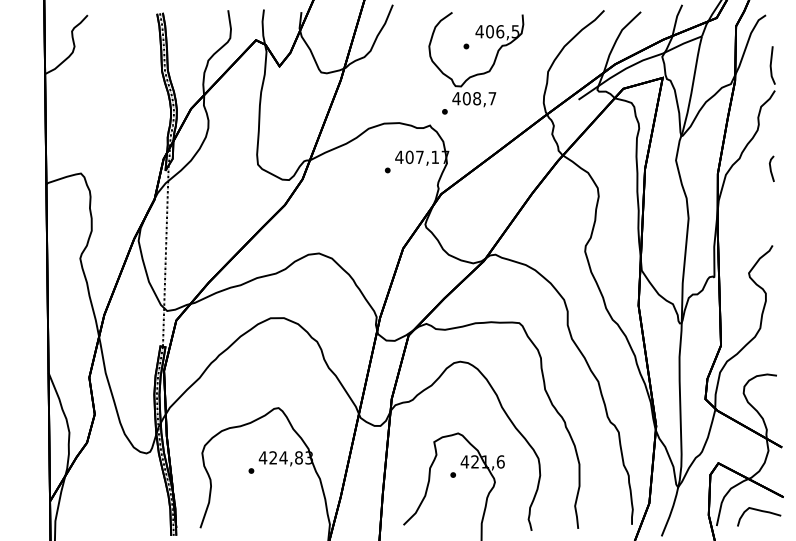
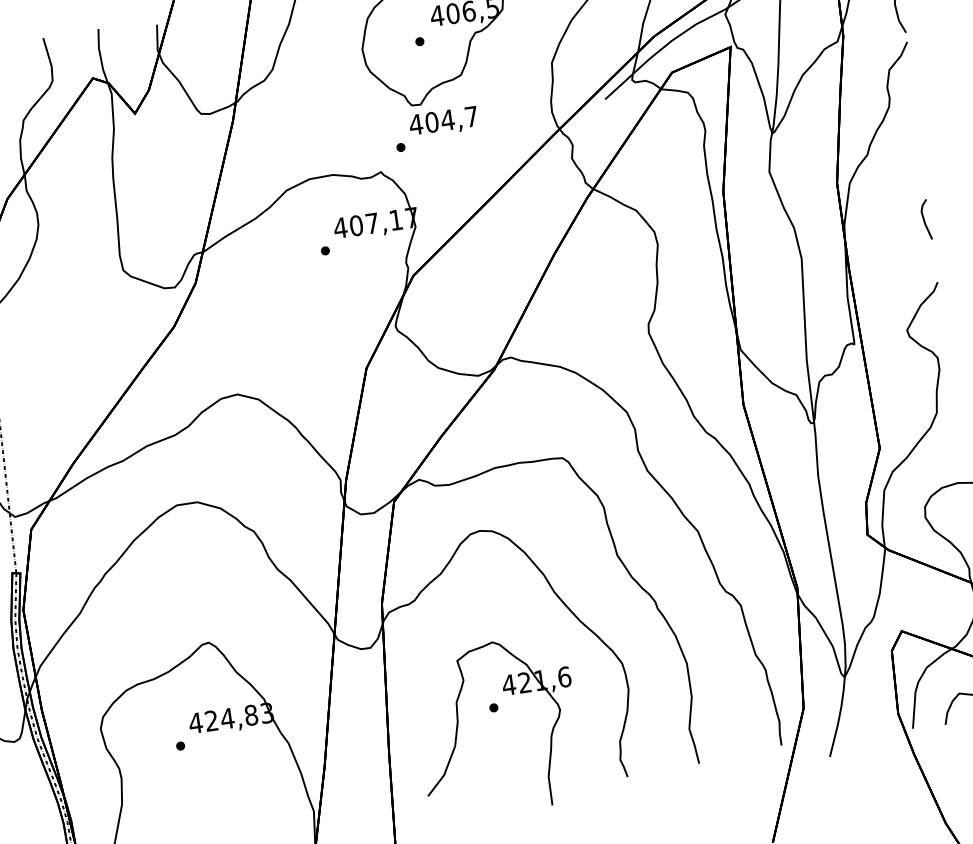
text: (476, 98) -> (446, 119), 408,7 -> 404,7
line: (771, 168) -> (925, 219), moved

